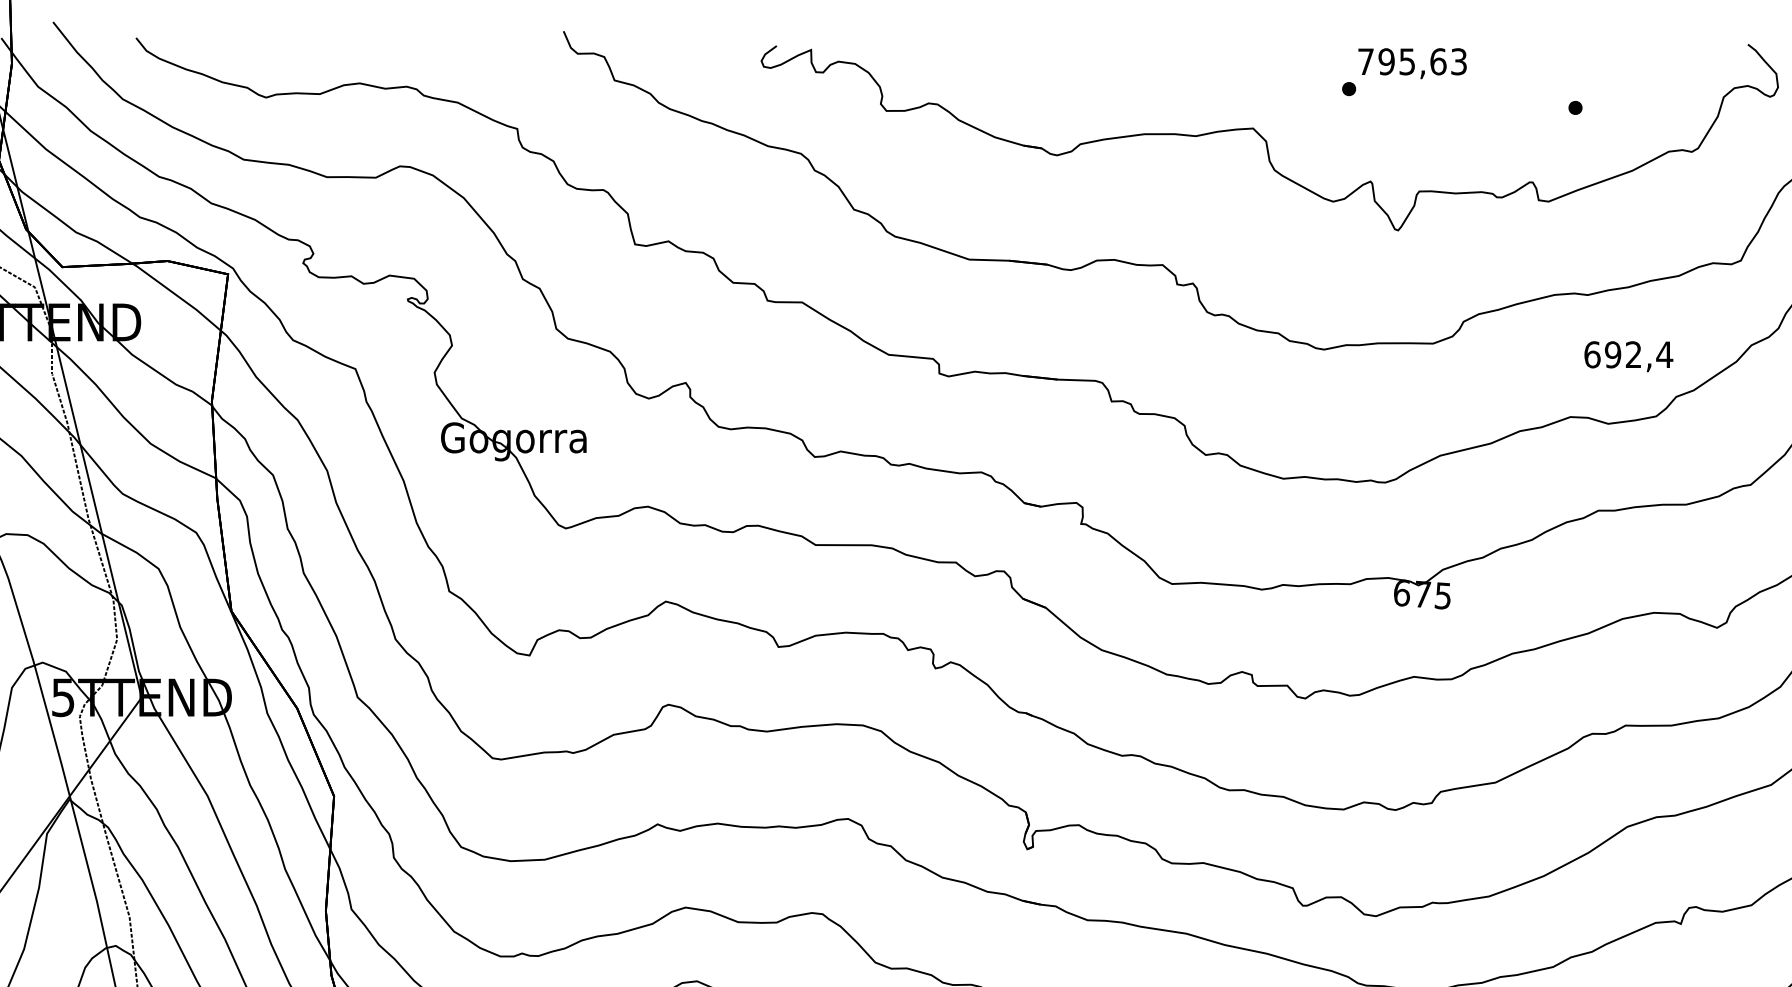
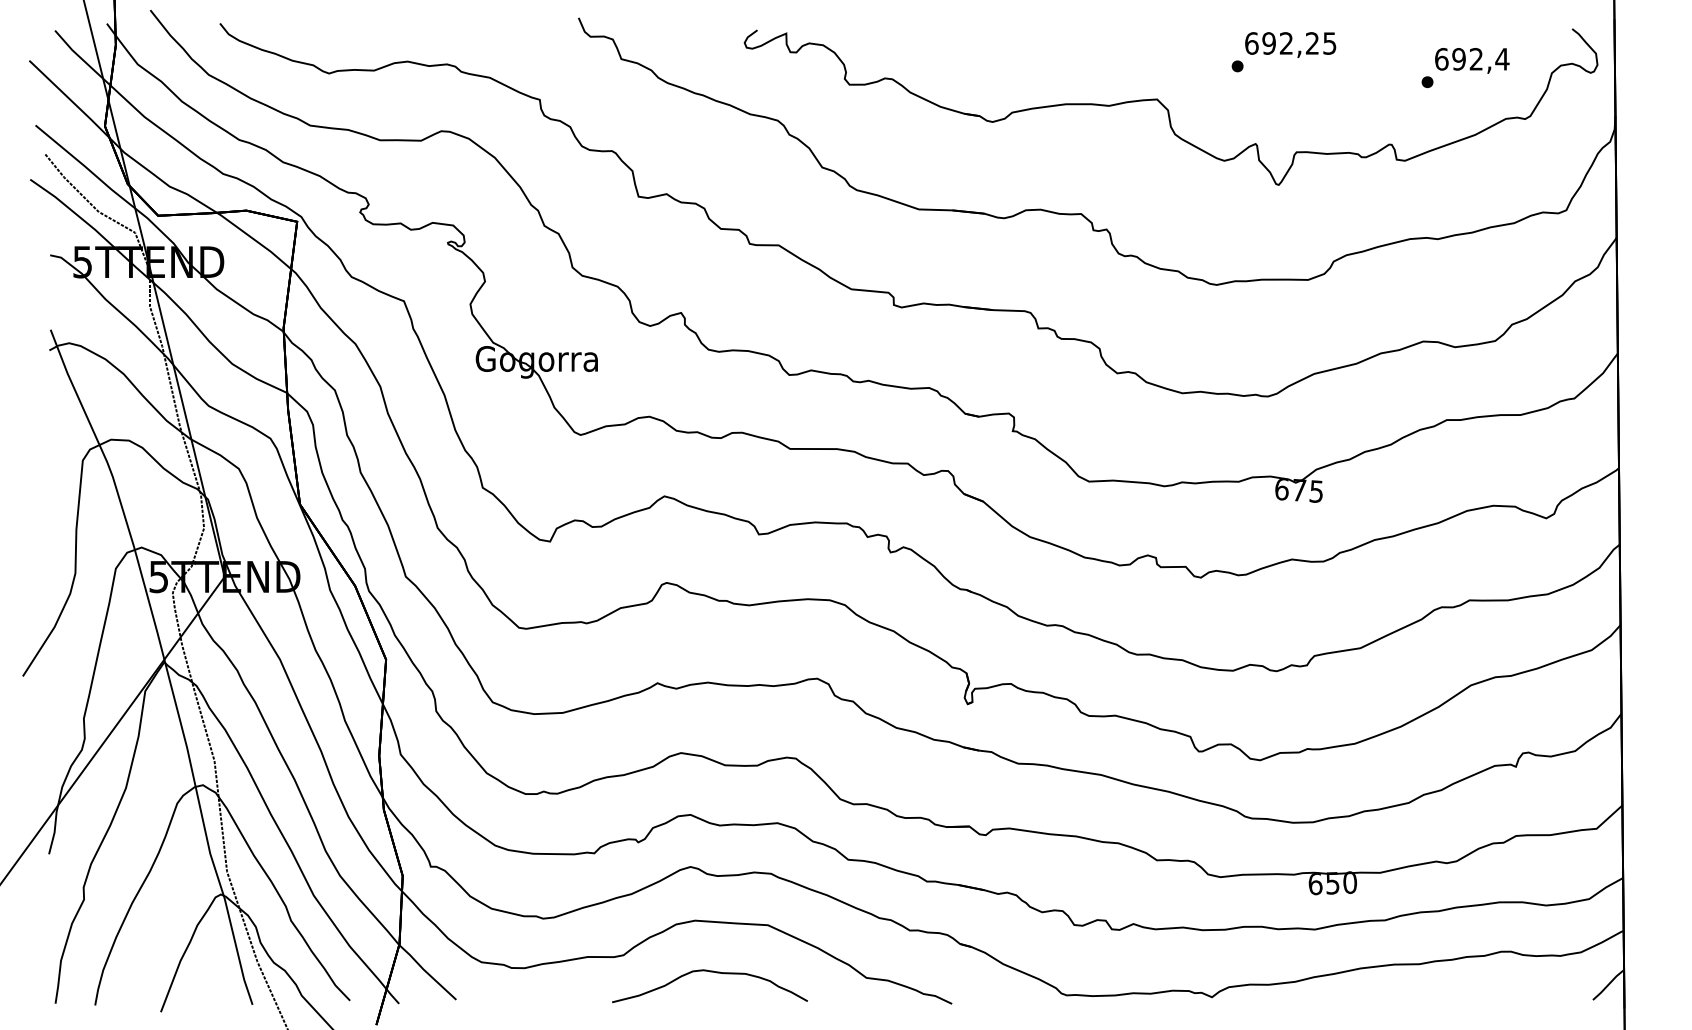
text: (1412, 61) -> (1290, 43), 795,63 -> 692,25
text: (1629, 356) -> (1472, 60), moved

